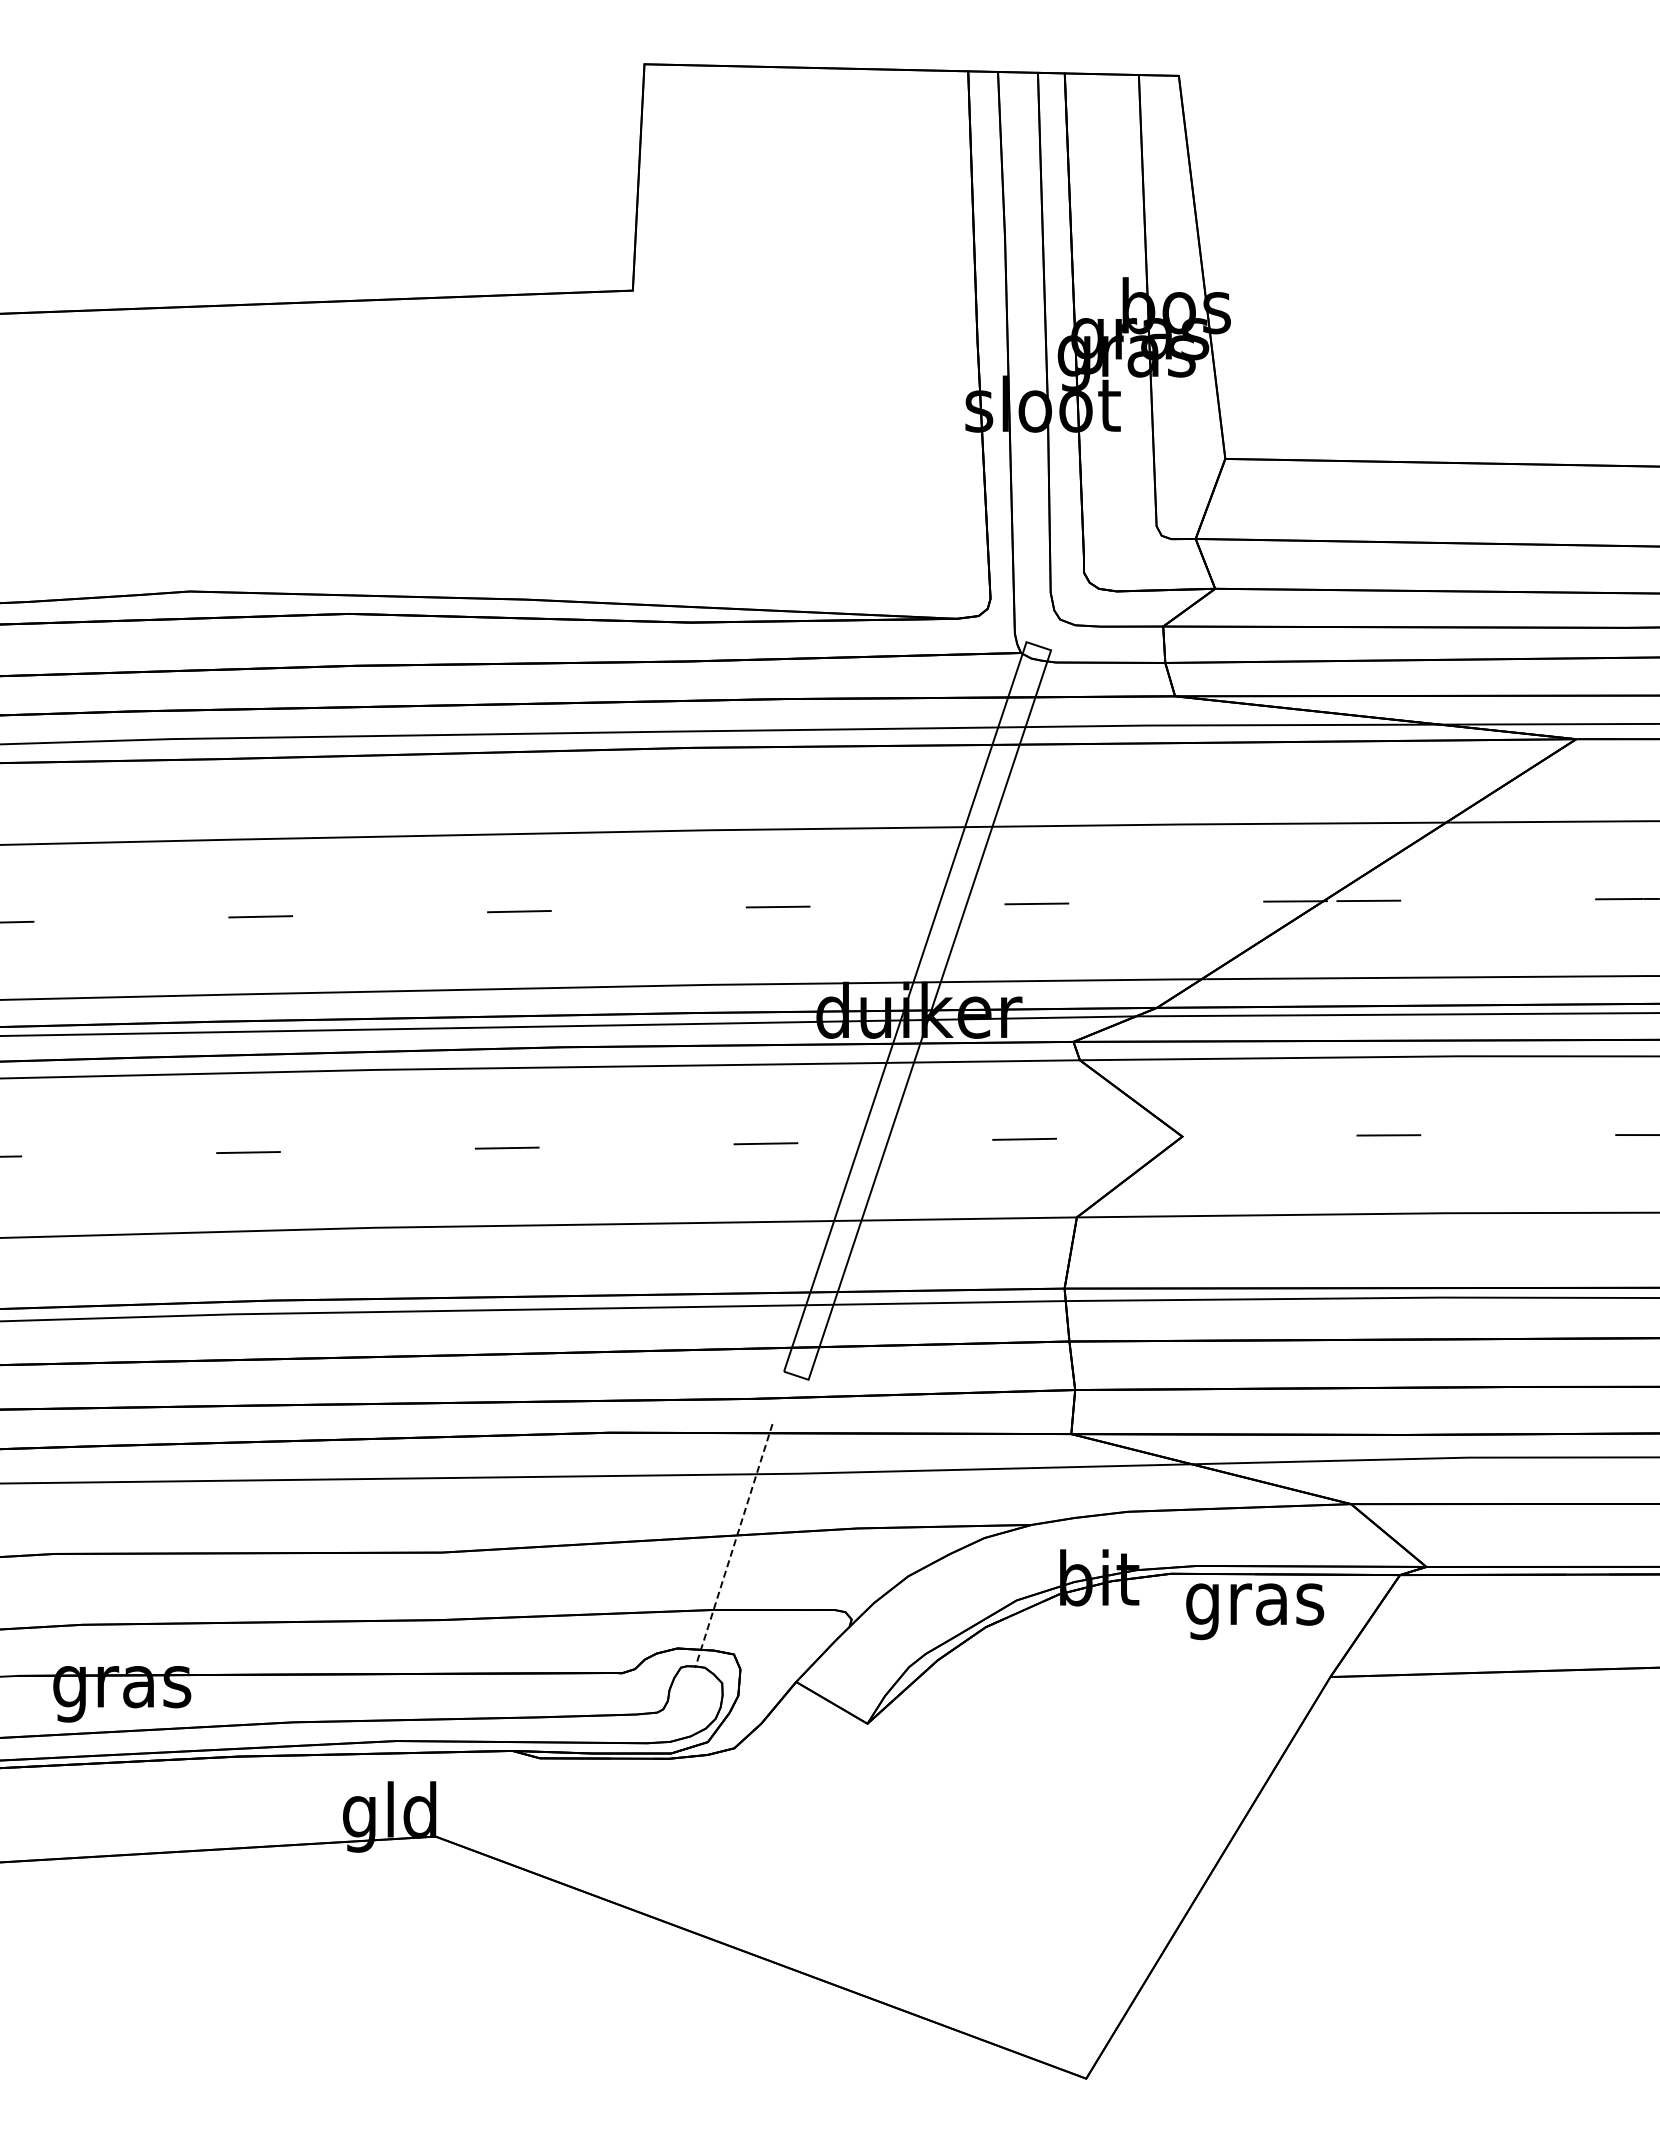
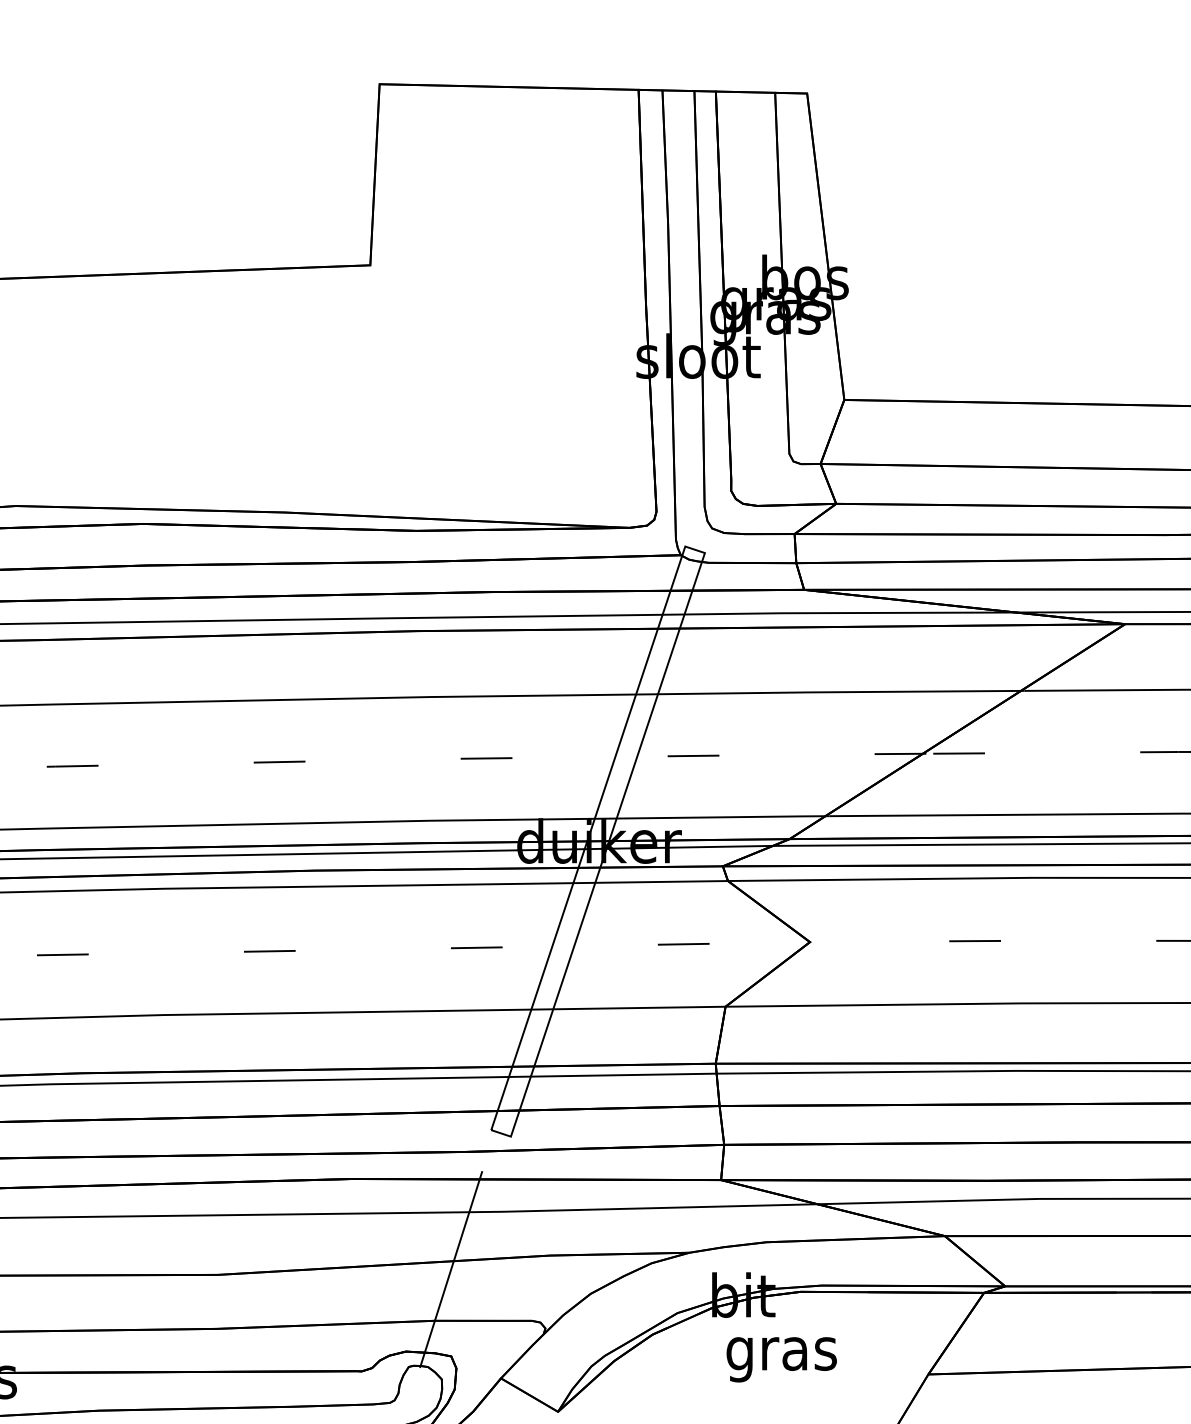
line: (733, 1545) -> (450, 1269), dashed -> solid
text: (1255, 1611) -> (782, 1359), moved

